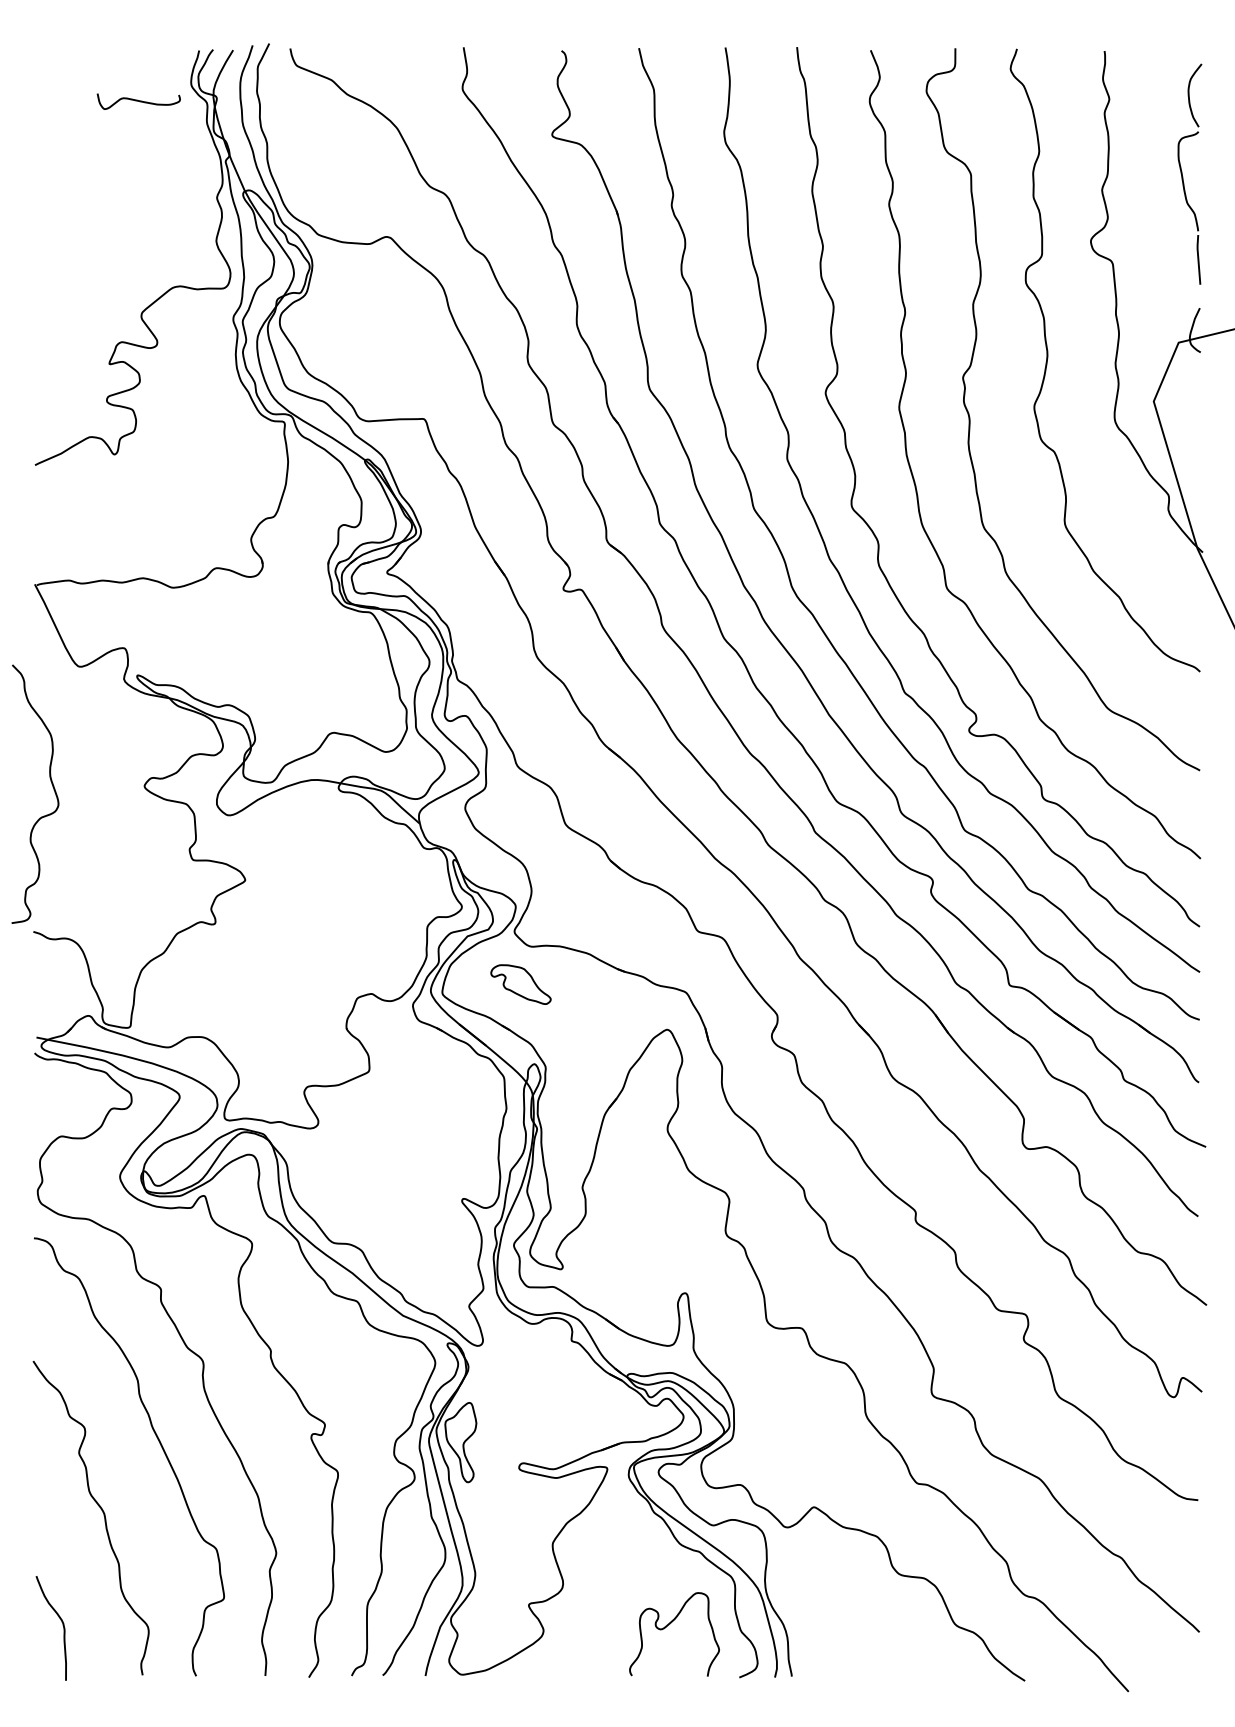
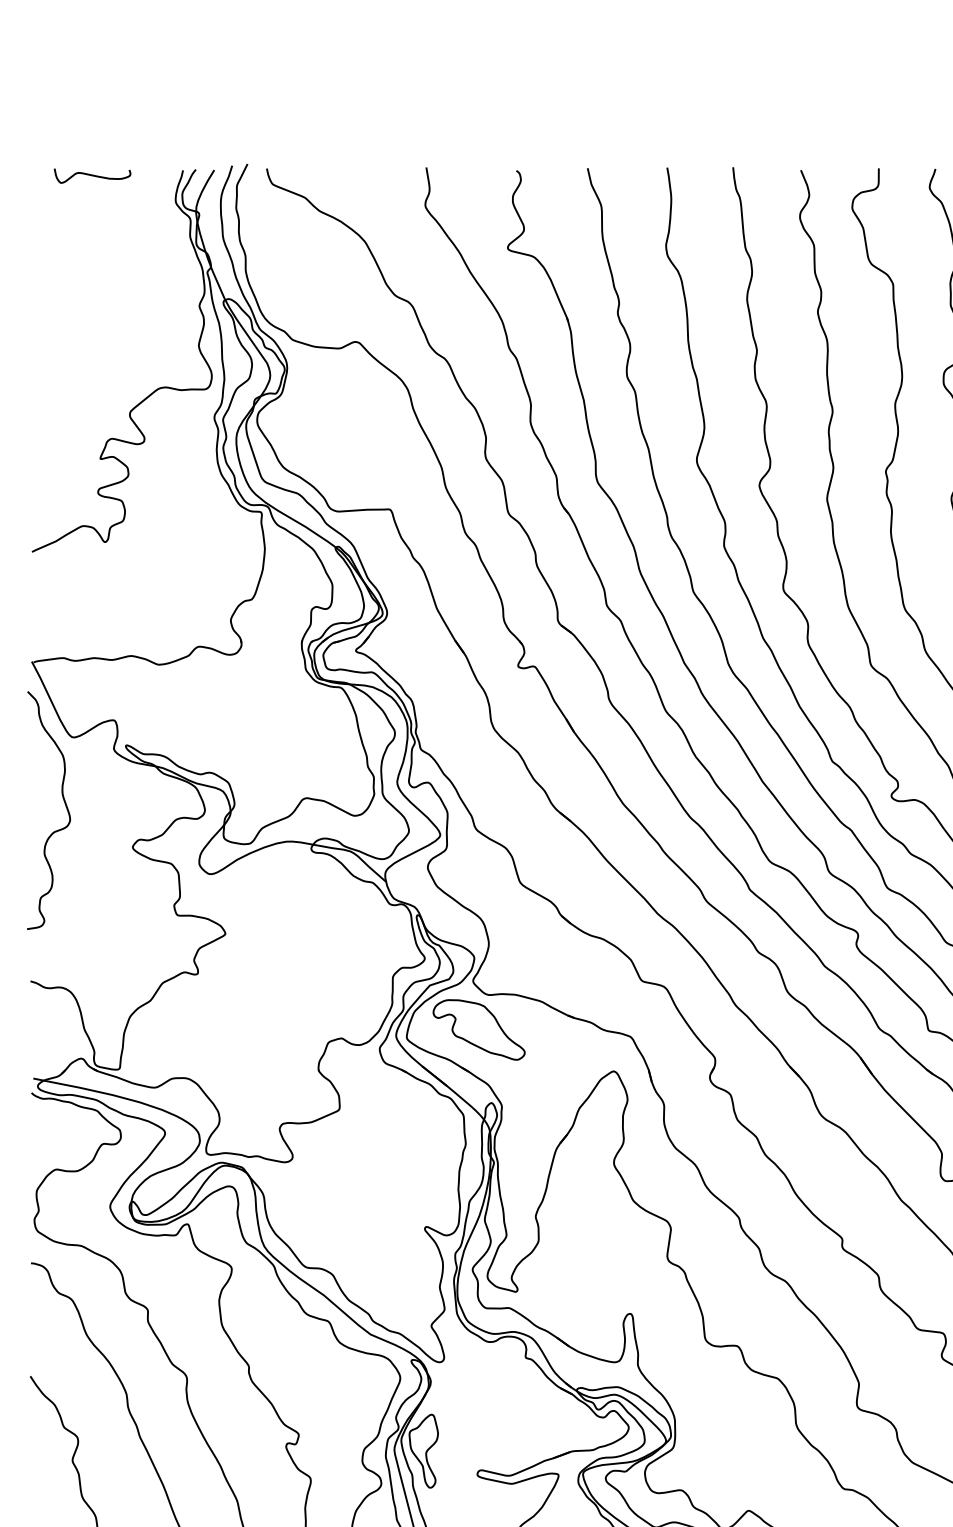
curve: (138, 101) -> (92, 175), moved
curve: (52, 787) -> (64, 804), moved
part: (520, 984) -> (478, 1029), size x1.67

